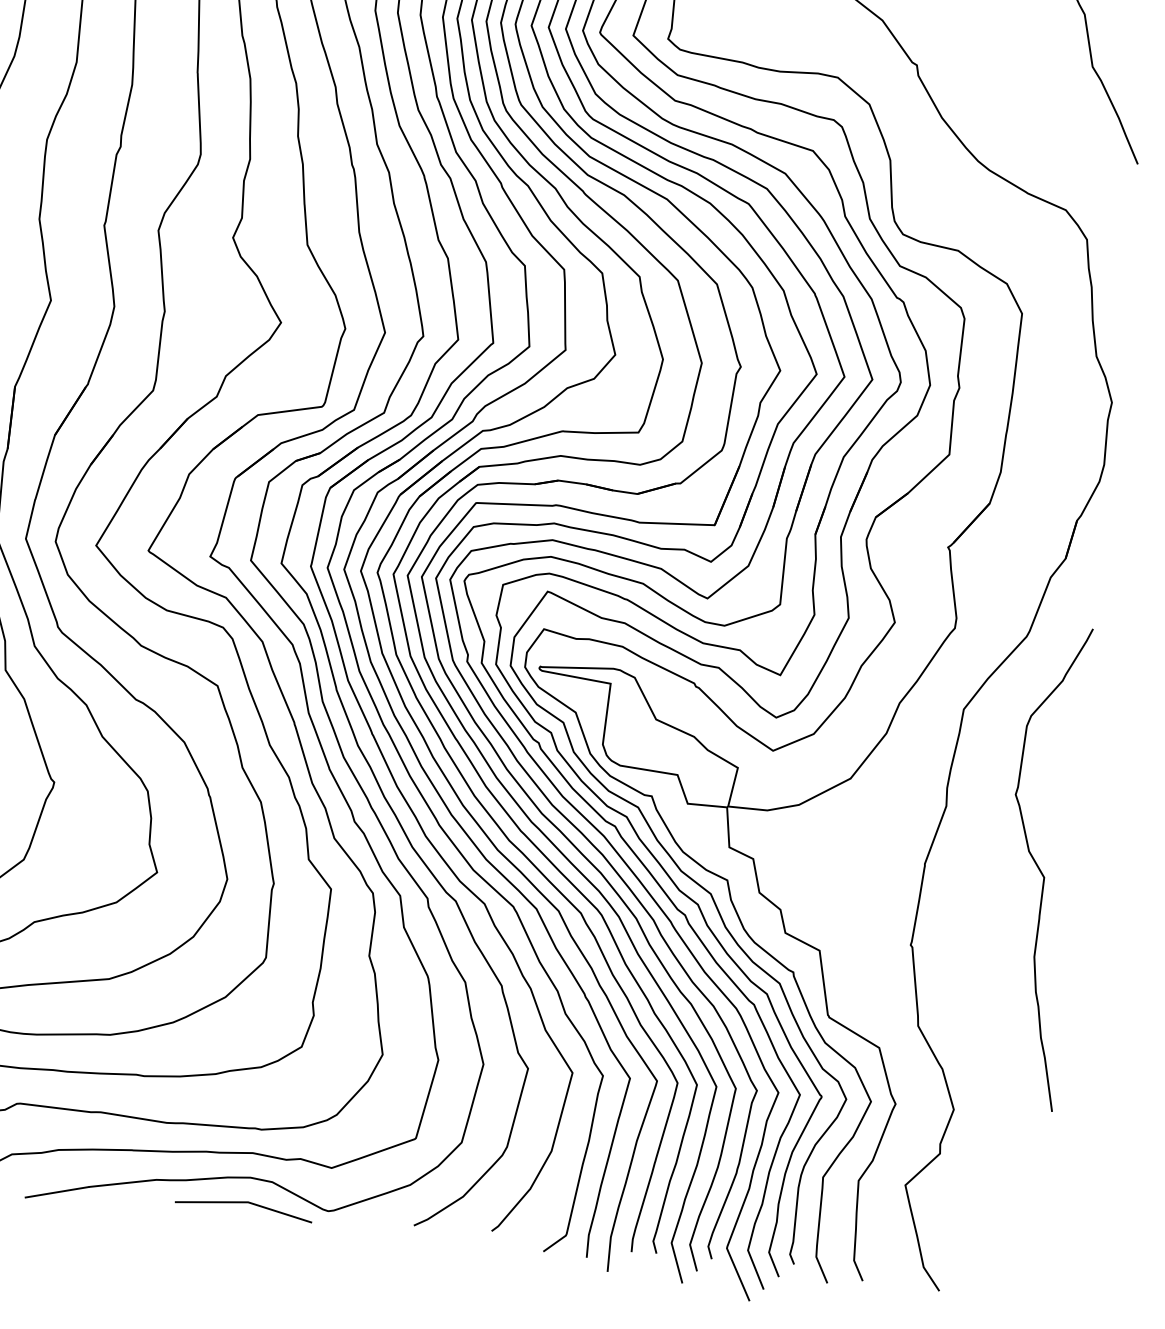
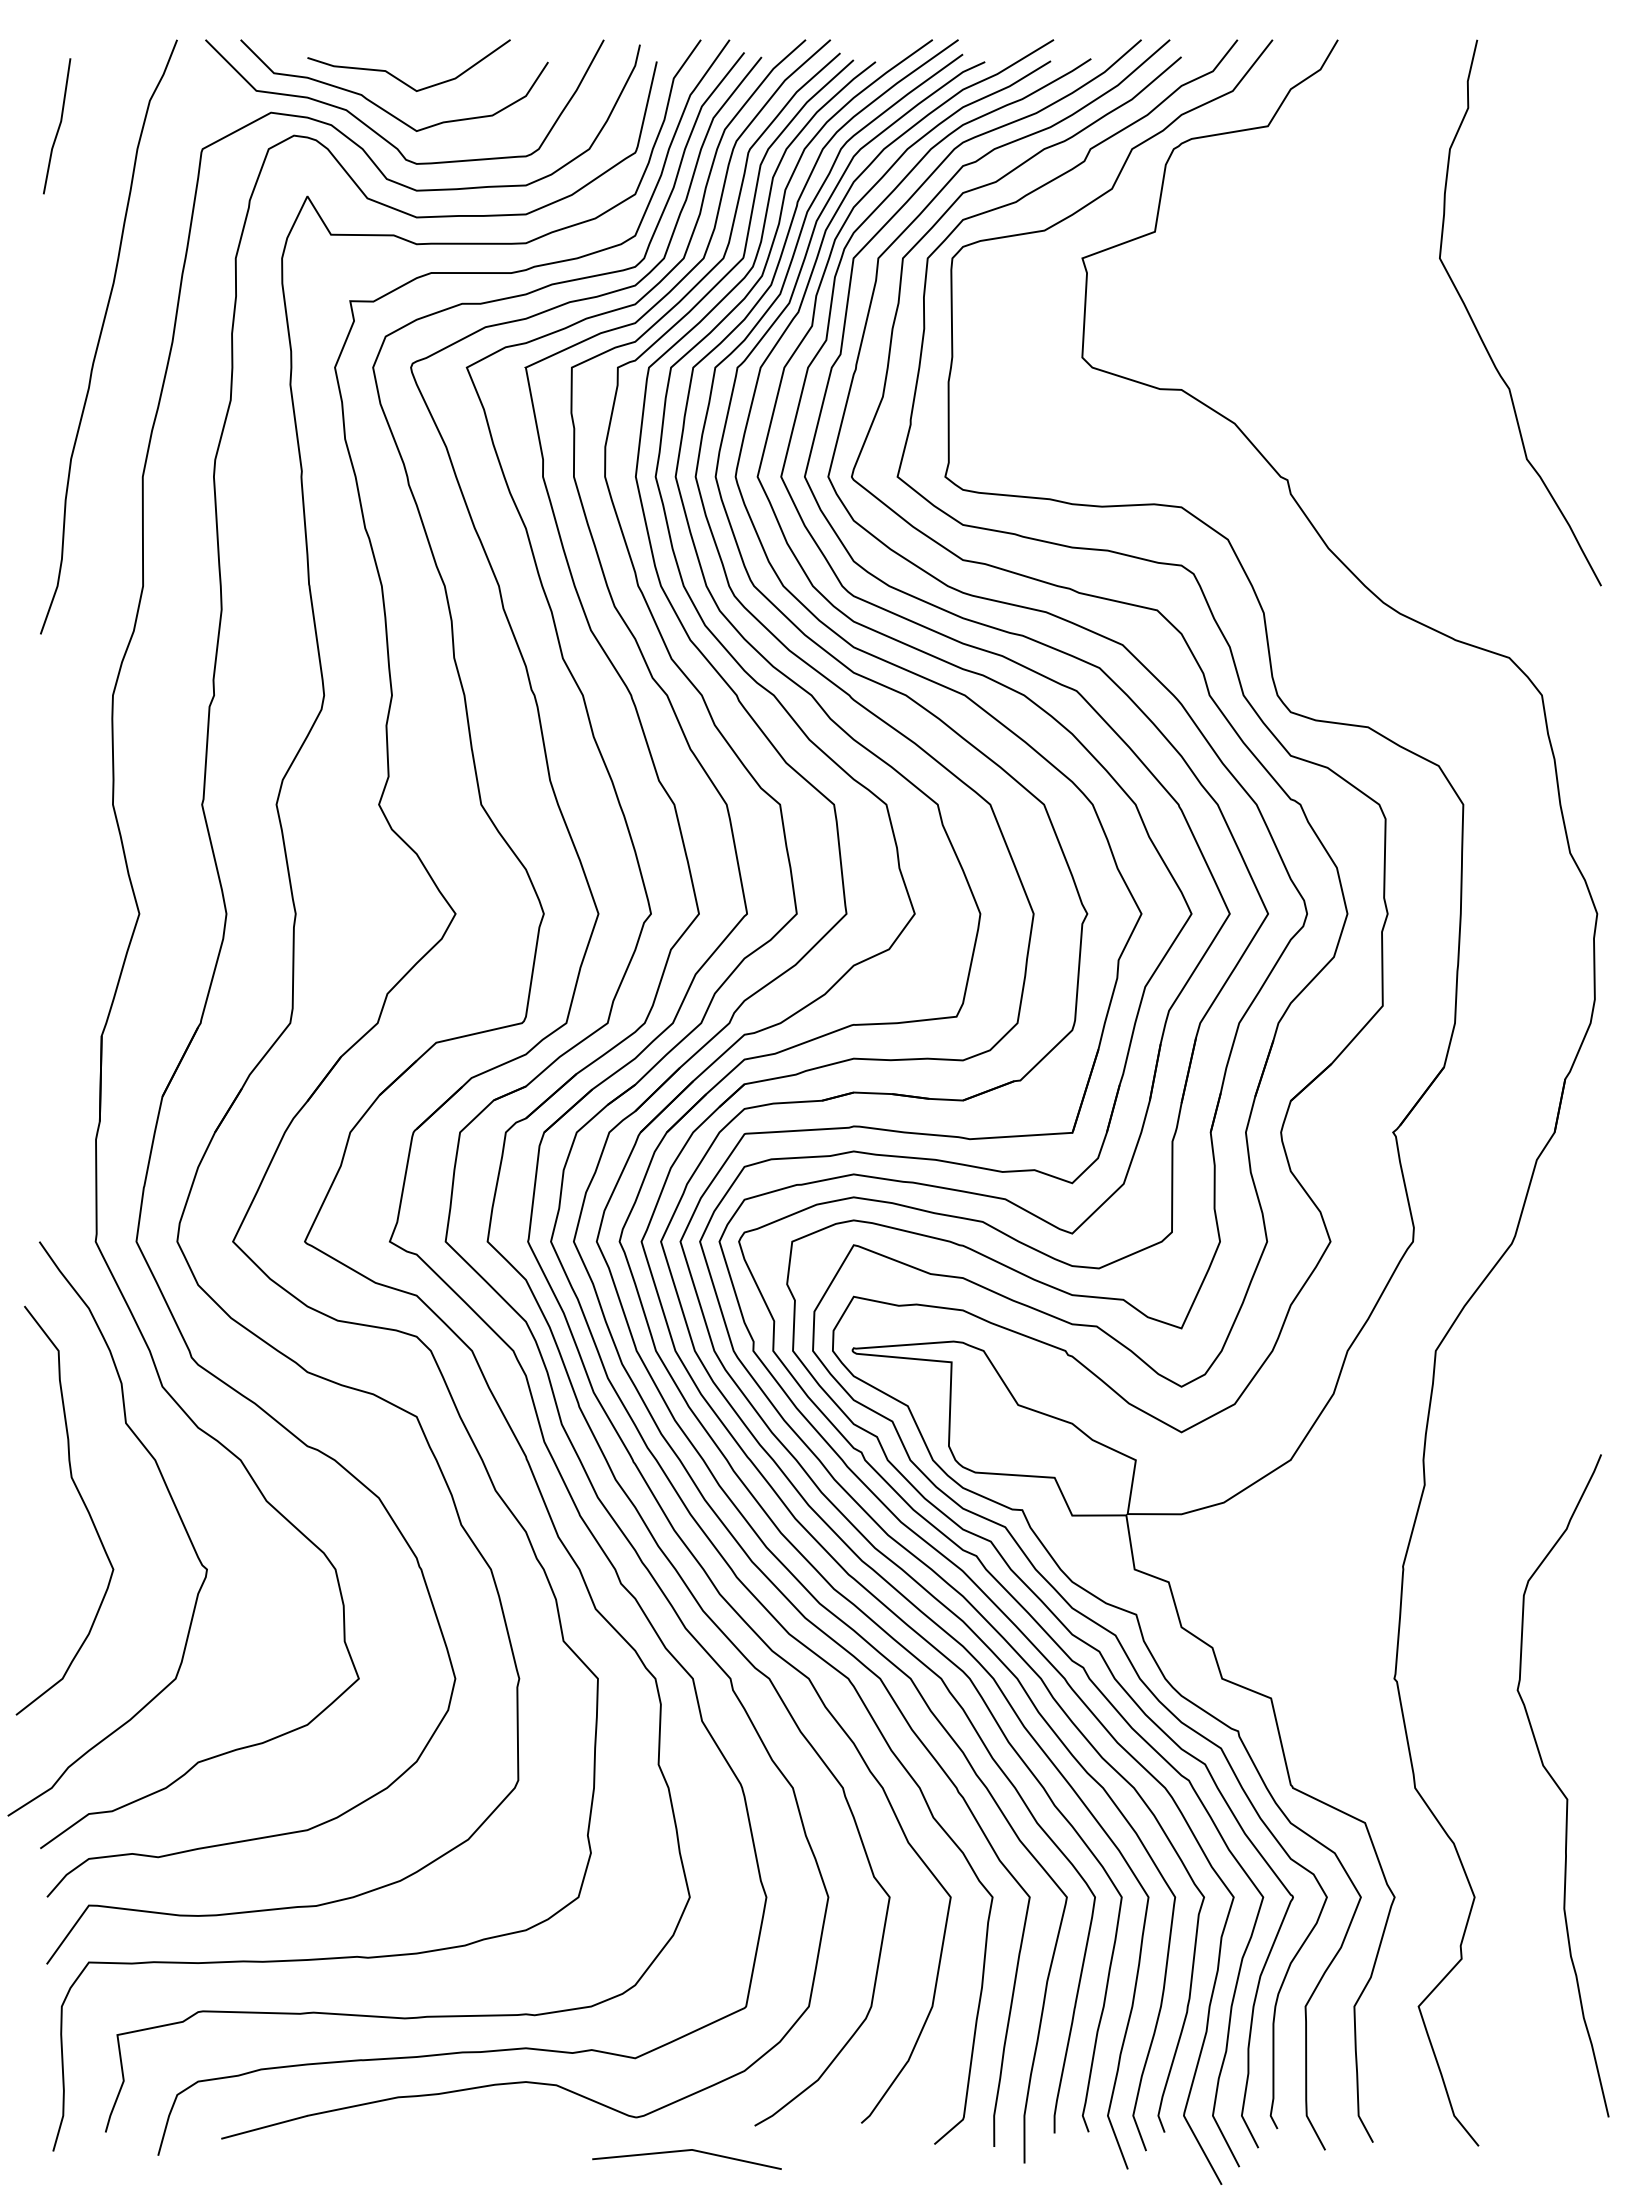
curve: (1039, 867) -> (1559, 1786), moved
line: (244, 1203) -> (686, 2151), moved

